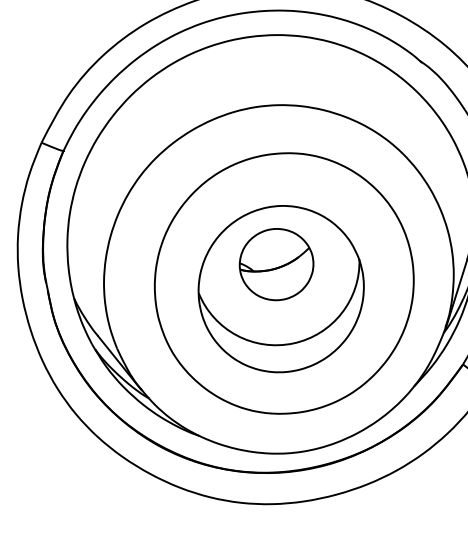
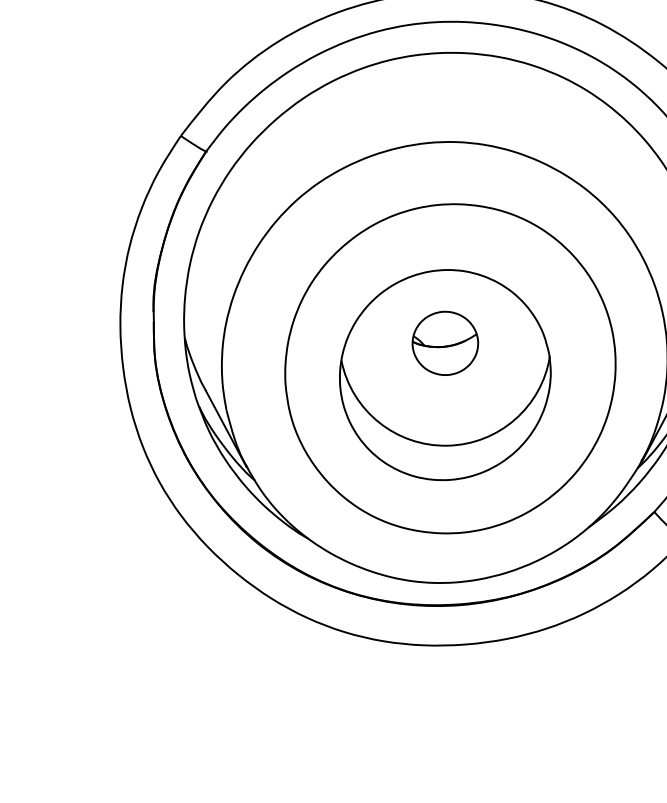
part: (276, 264) -> (445, 343), size x0.7

